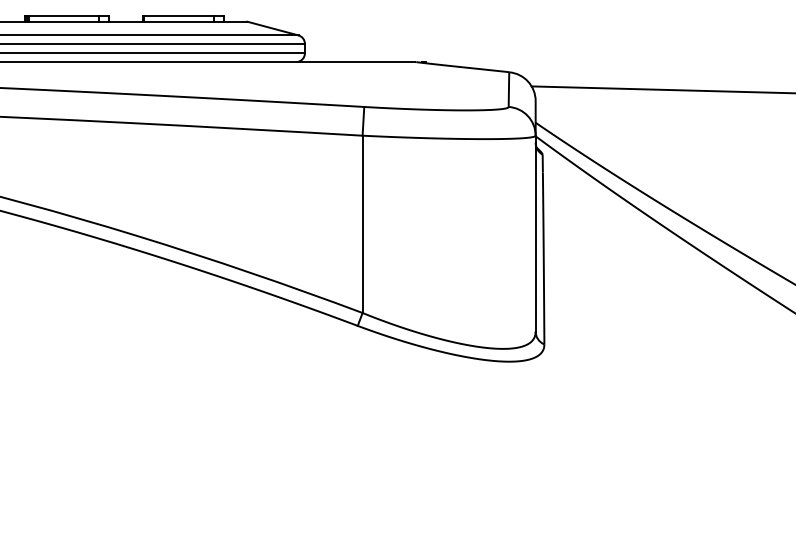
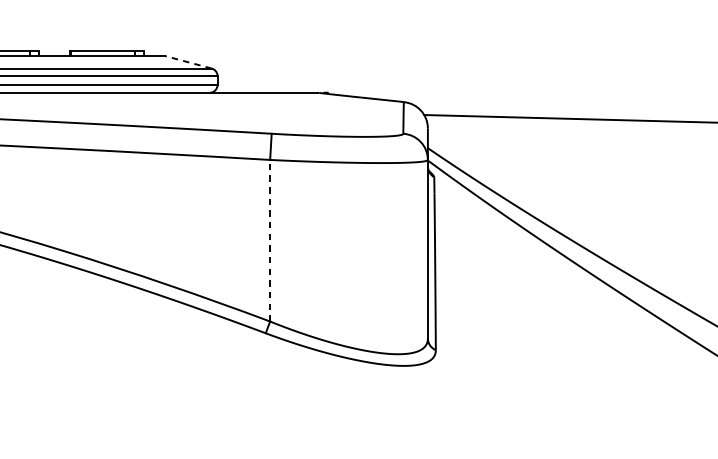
line: (272, 28) -> (188, 62), solid -> dashed
line: (362, 224) -> (270, 240), solid -> dashed

